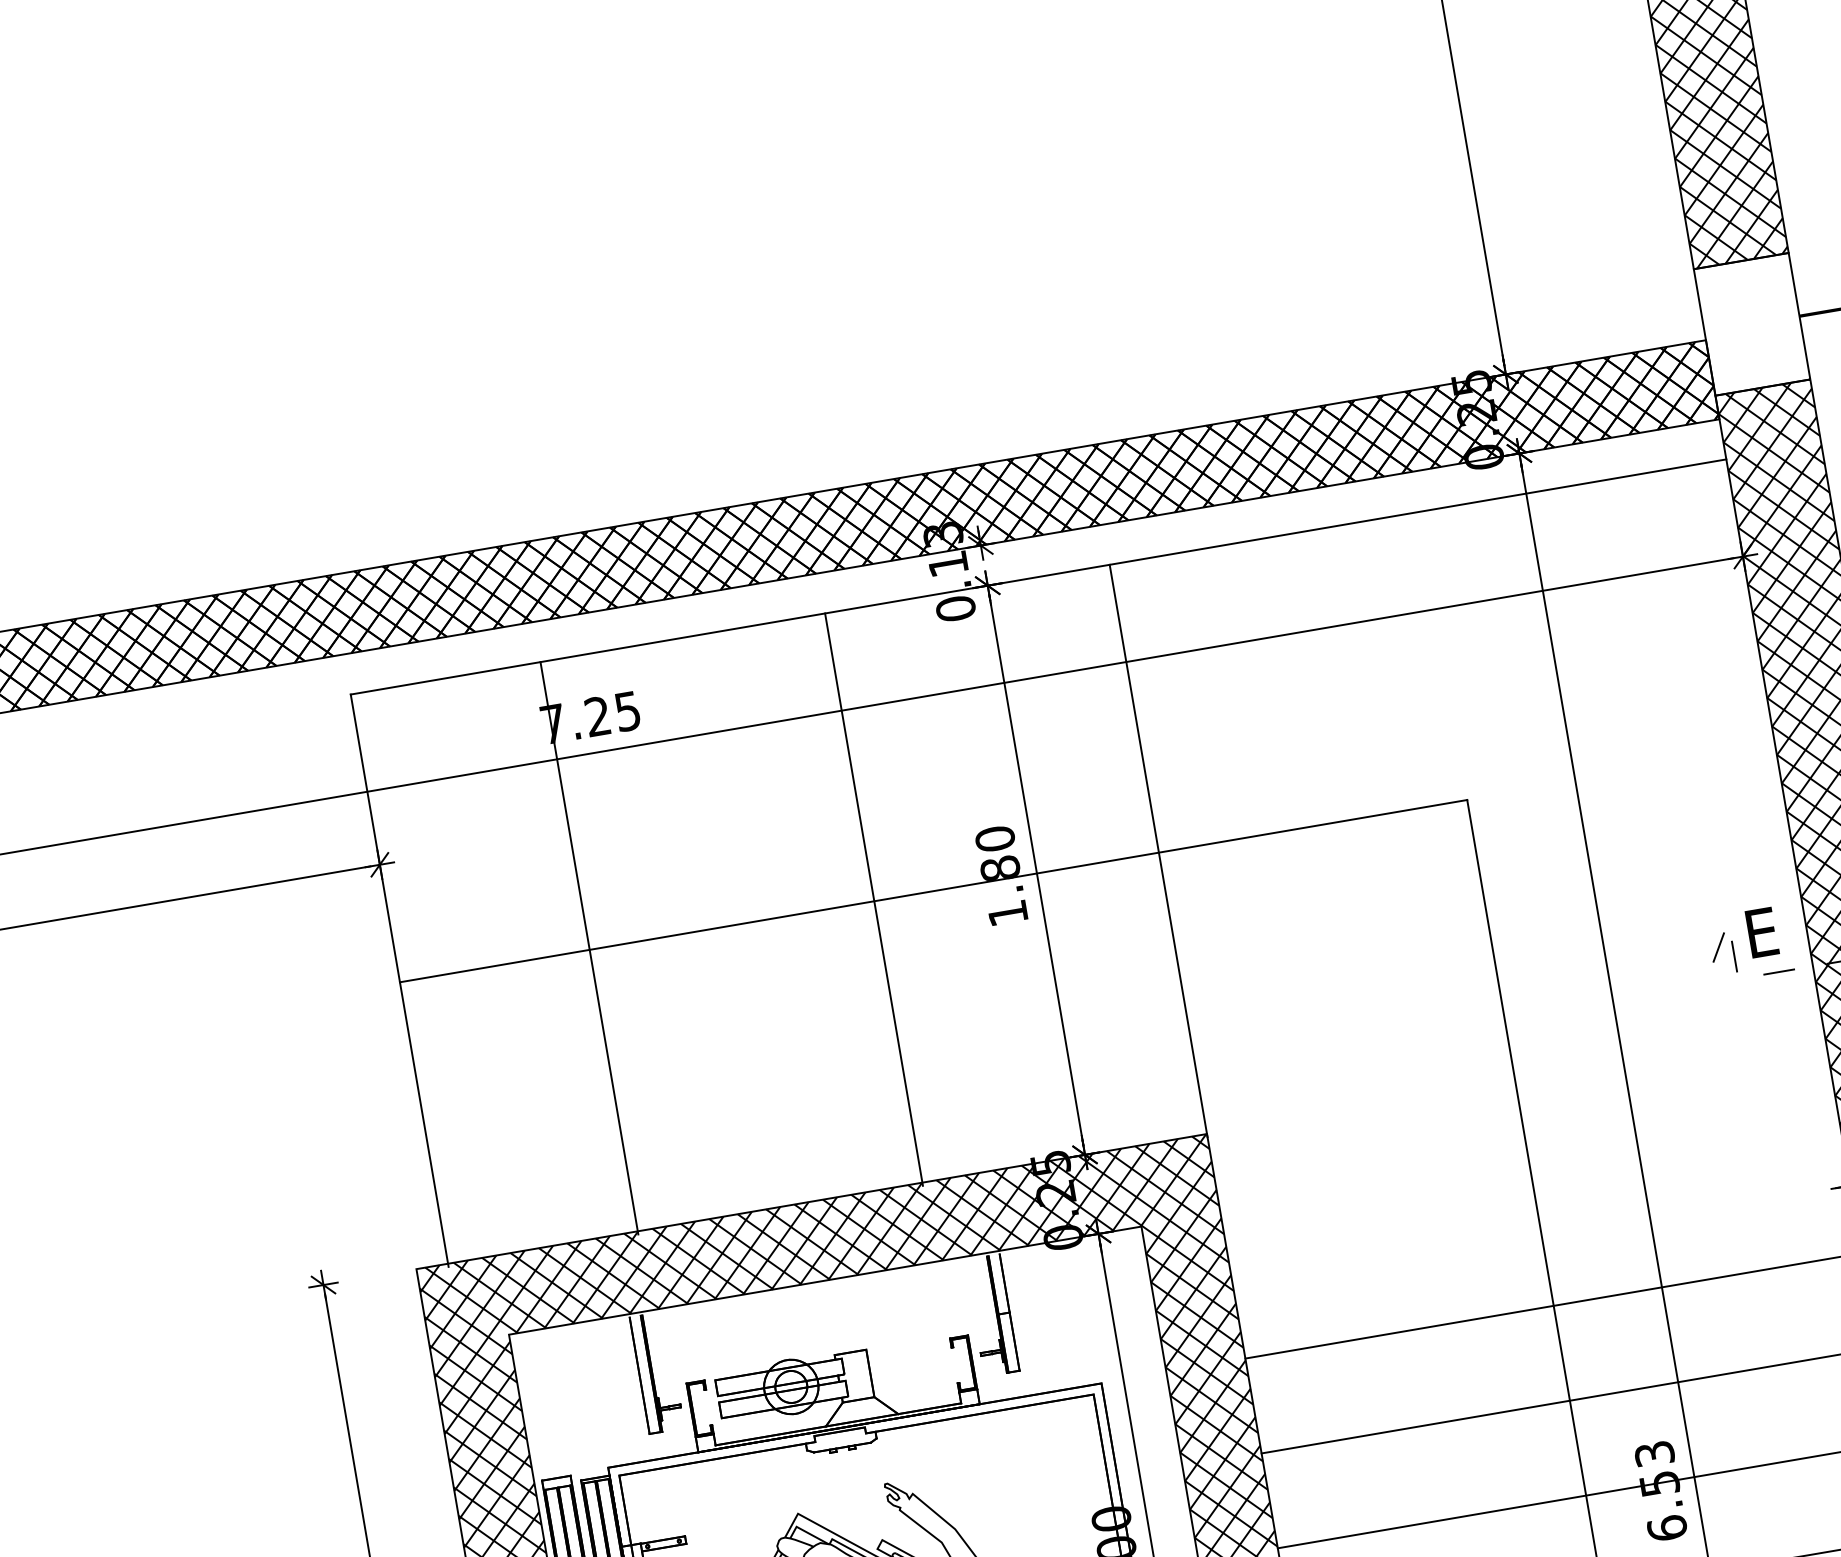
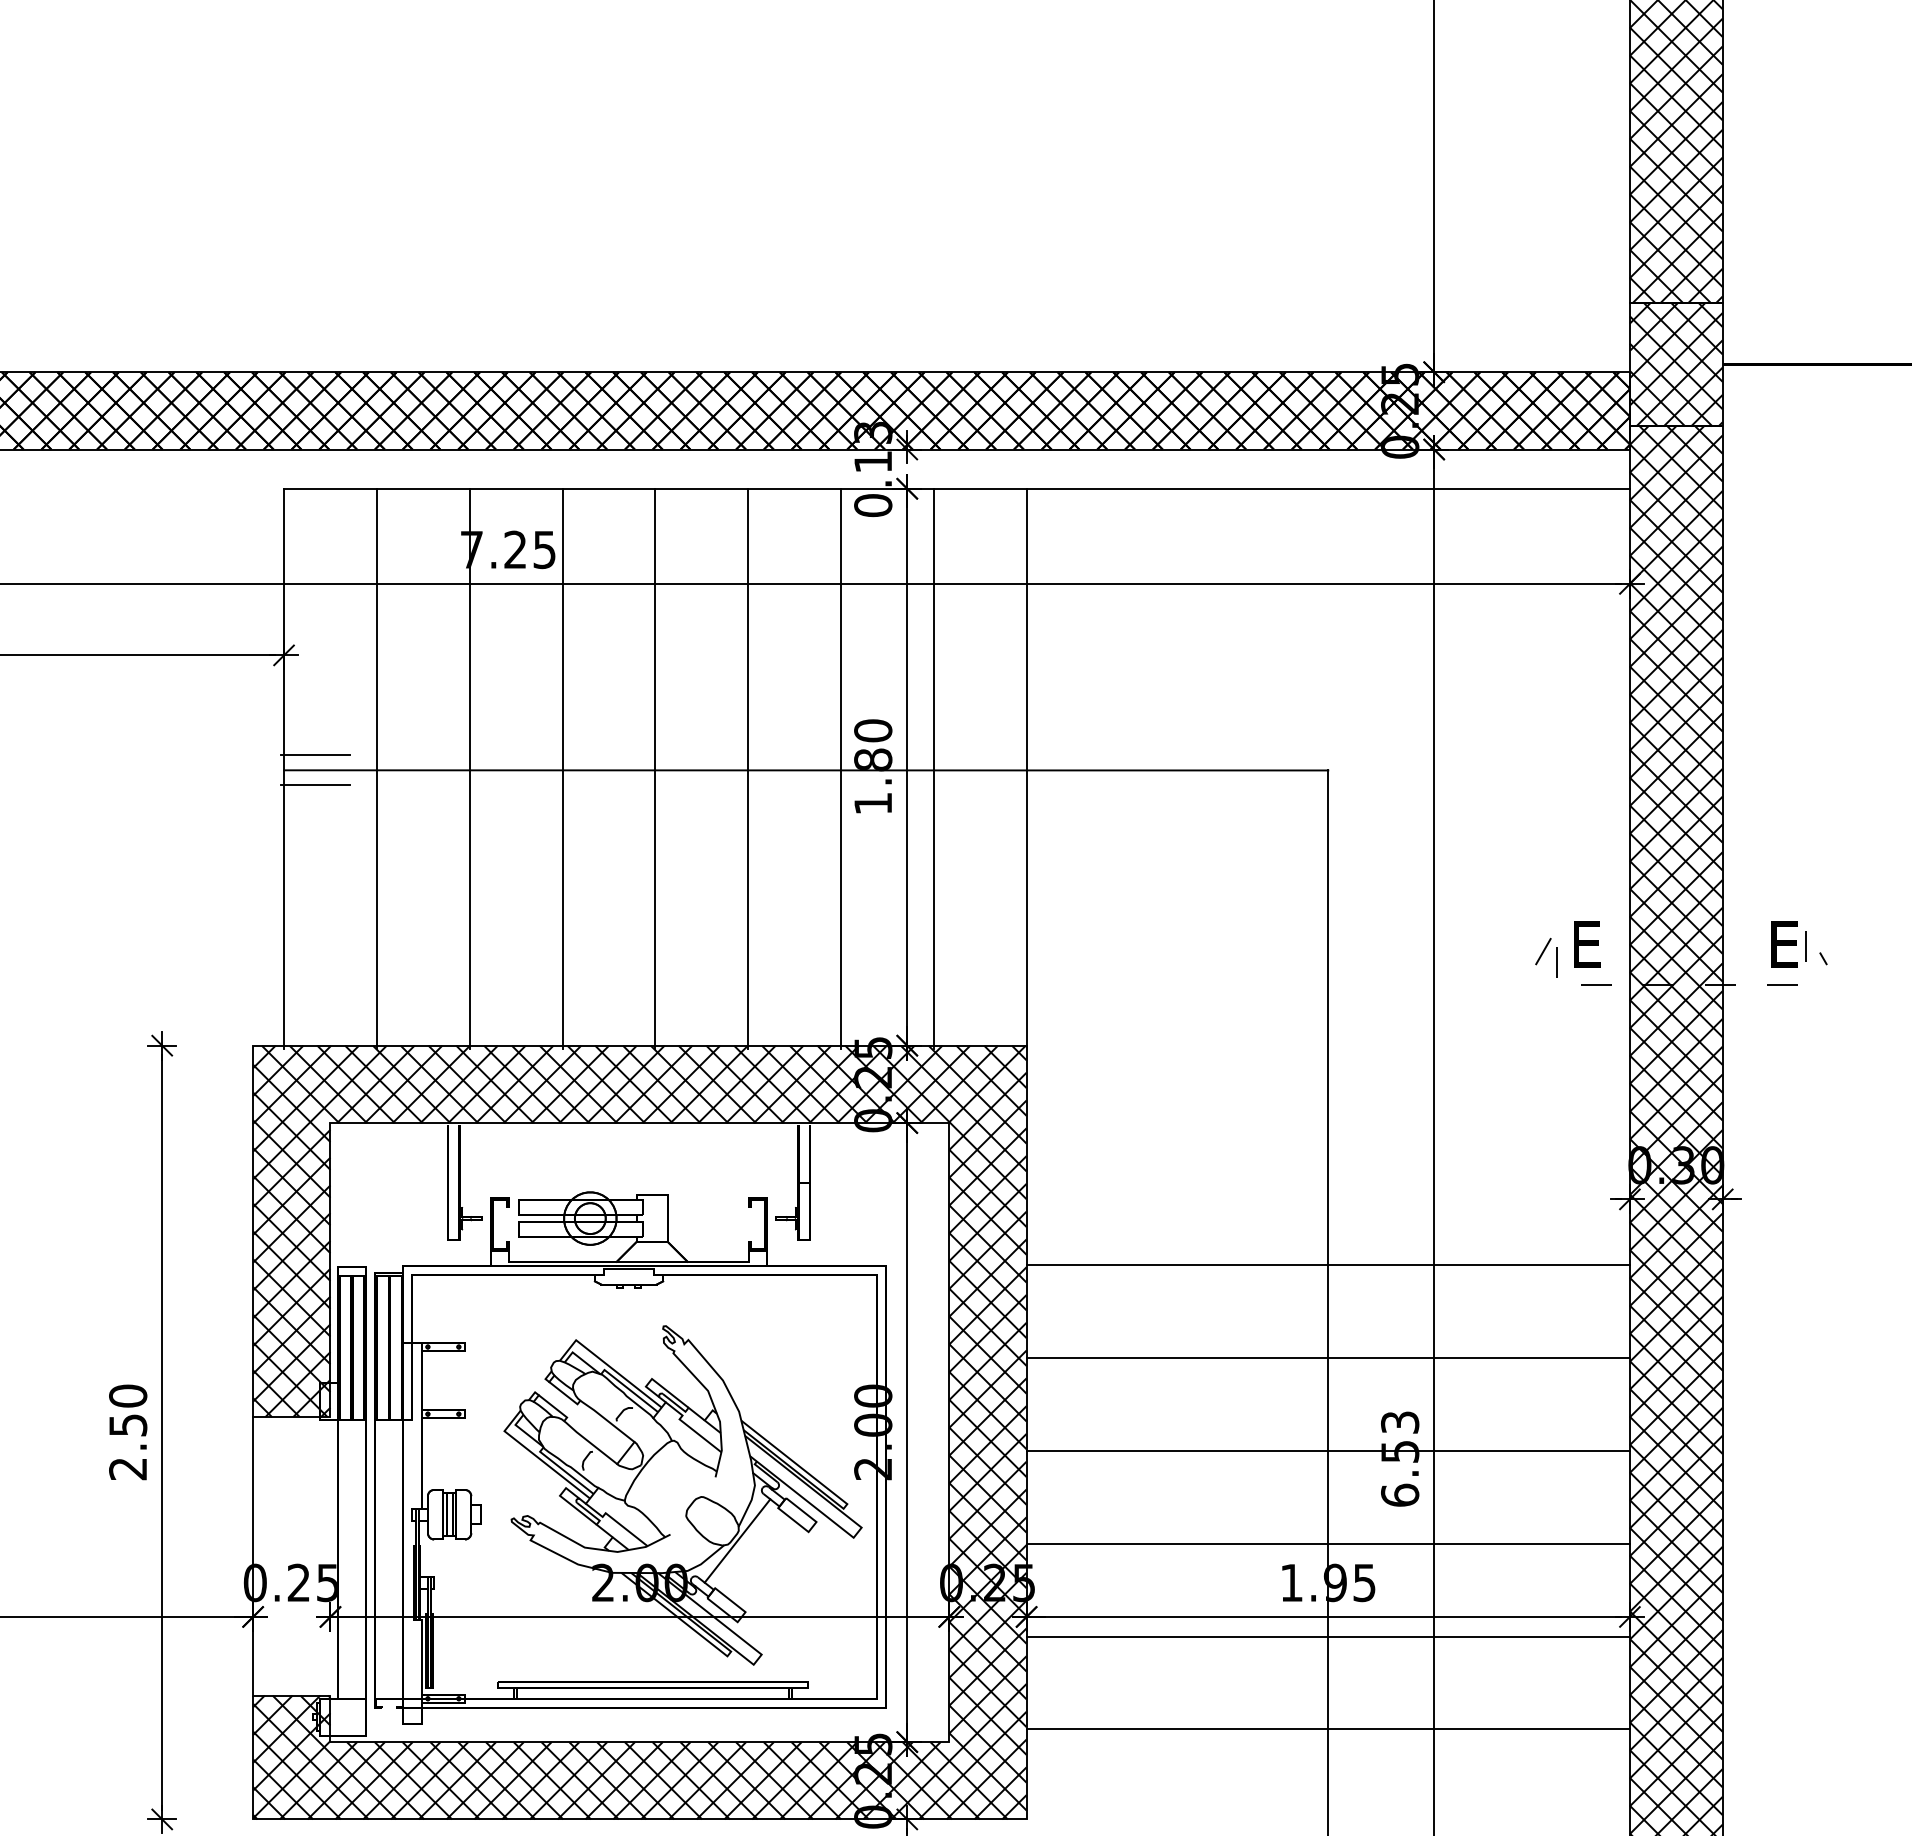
hatch: (1751, 324) -> (1675, 364), added
line: (1063, 866) -> (933, 768), added
line: (968, 883) -> (840, 768), added
line: (779, 915) -> (655, 768), added
line: (684, 931) -> (562, 768), added
line: (428, 961) -> (314, 755), added
line: (494, 964) -> (376, 768), added
line: (433, 992) -> (314, 785), added

